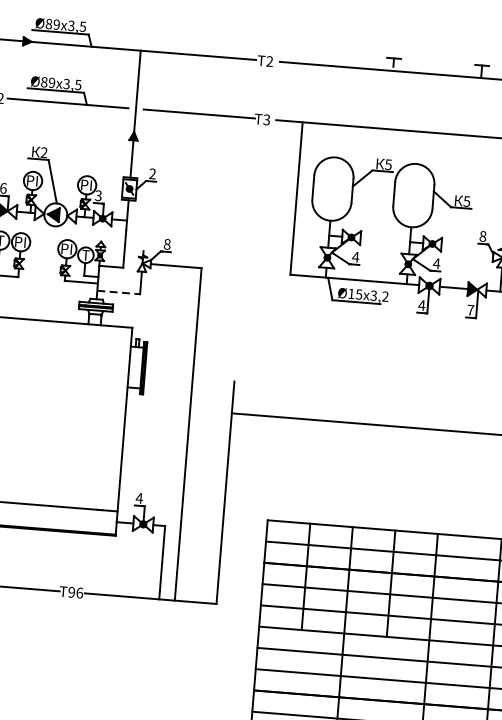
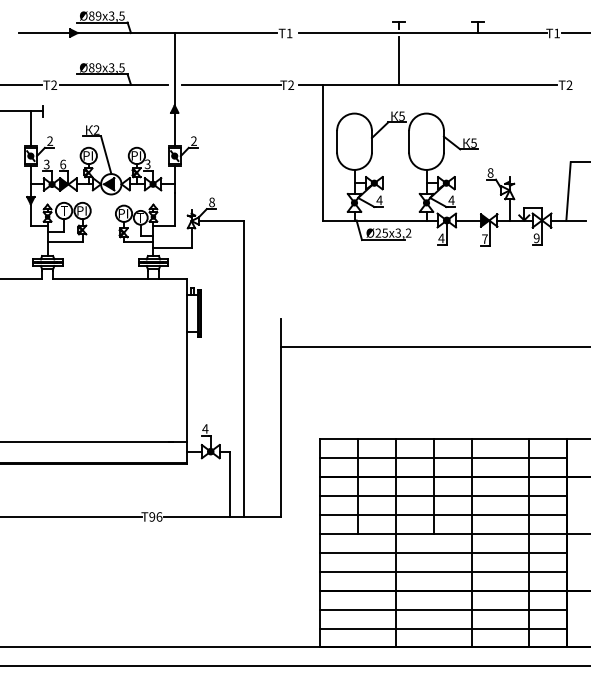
text: (269, 60) -> (289, 32), 2 -> 1
line: (390, 101) -> (399, 60), added
text: (267, 120) -> (291, 85), 3 -> 2
line: (118, 292) -> (172, 248), dashed -> solid
text: (351, 293) -> (378, 232), Ø15 -> Ø25

